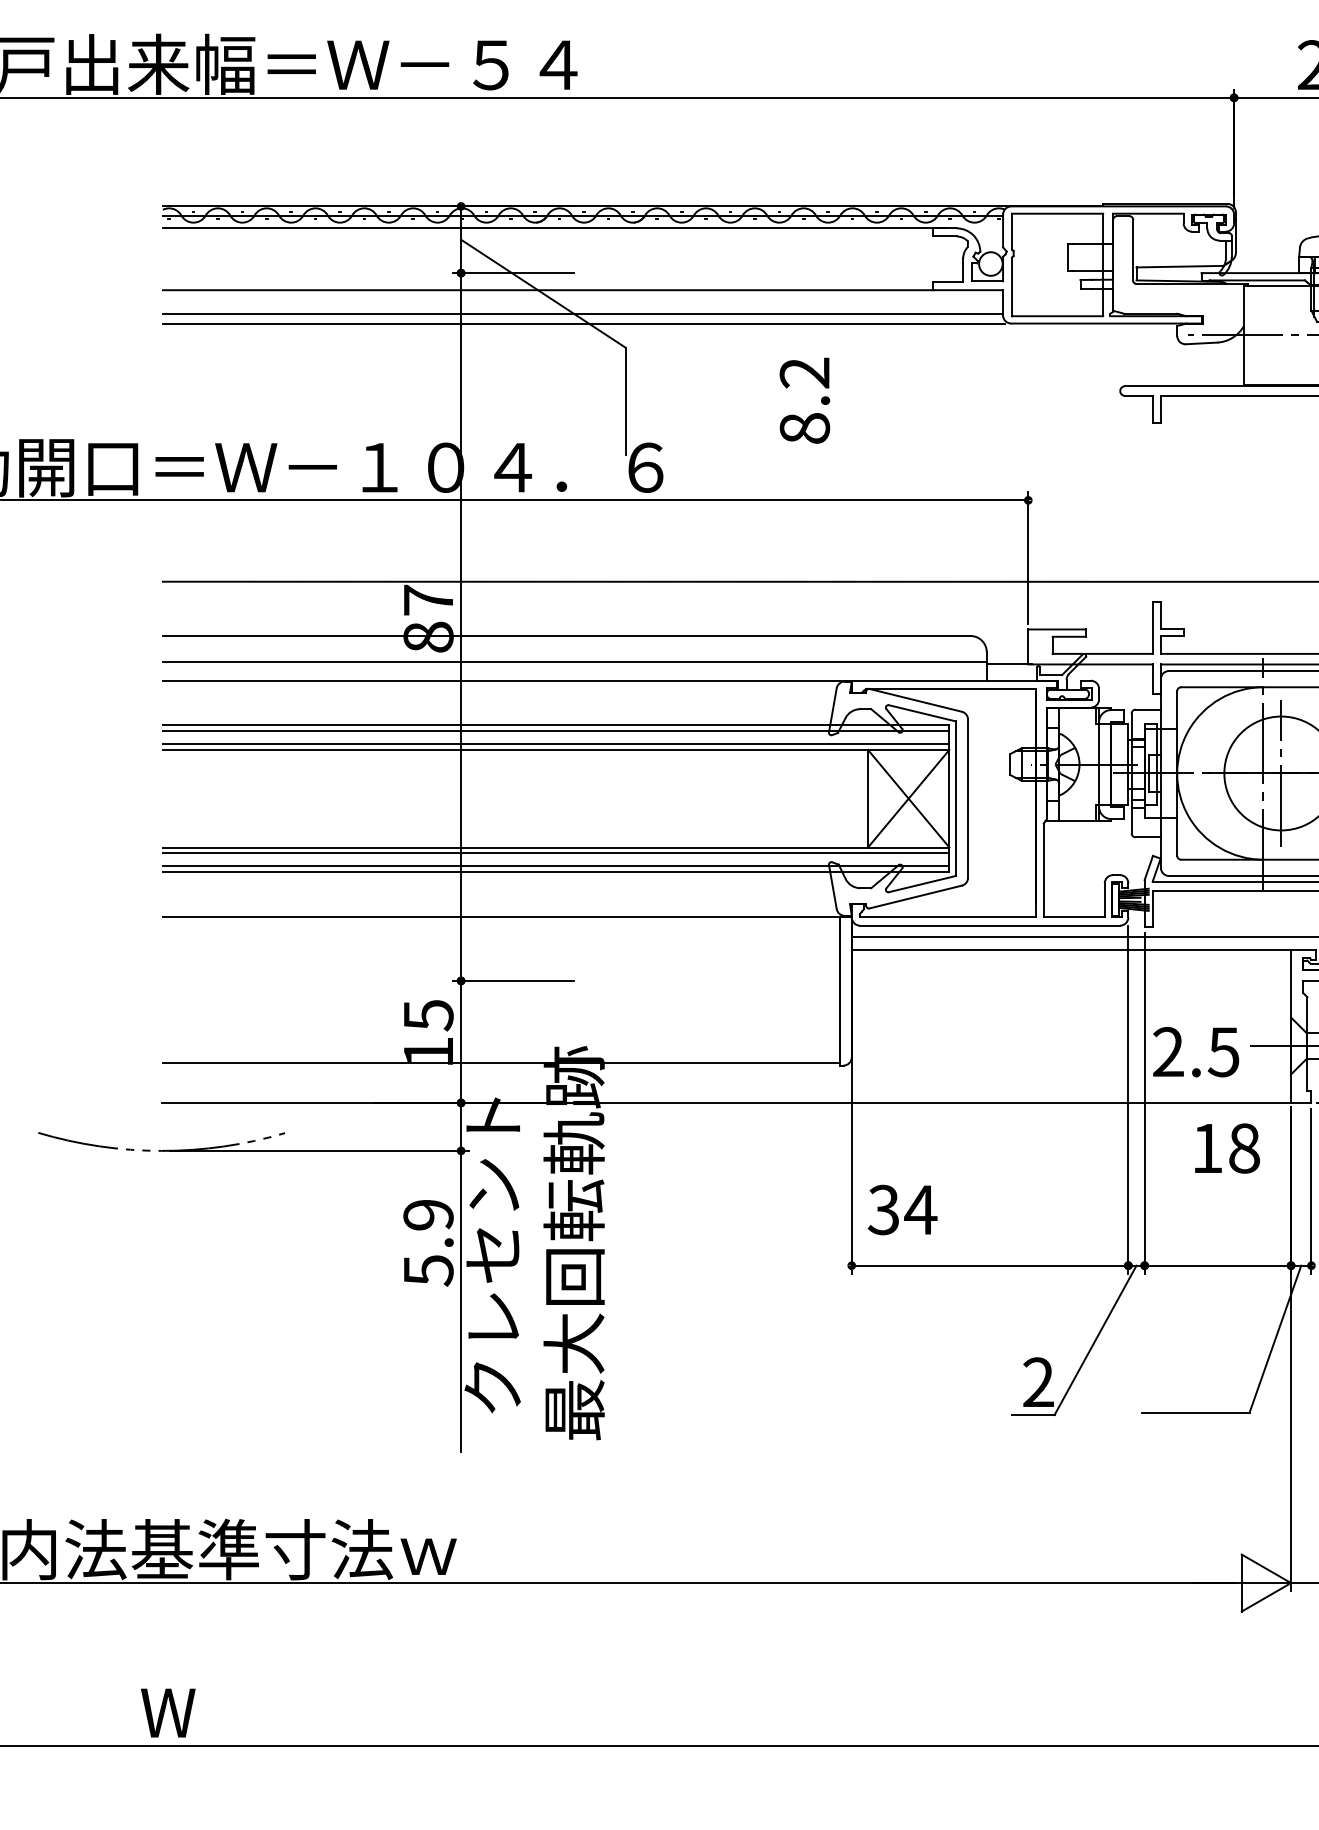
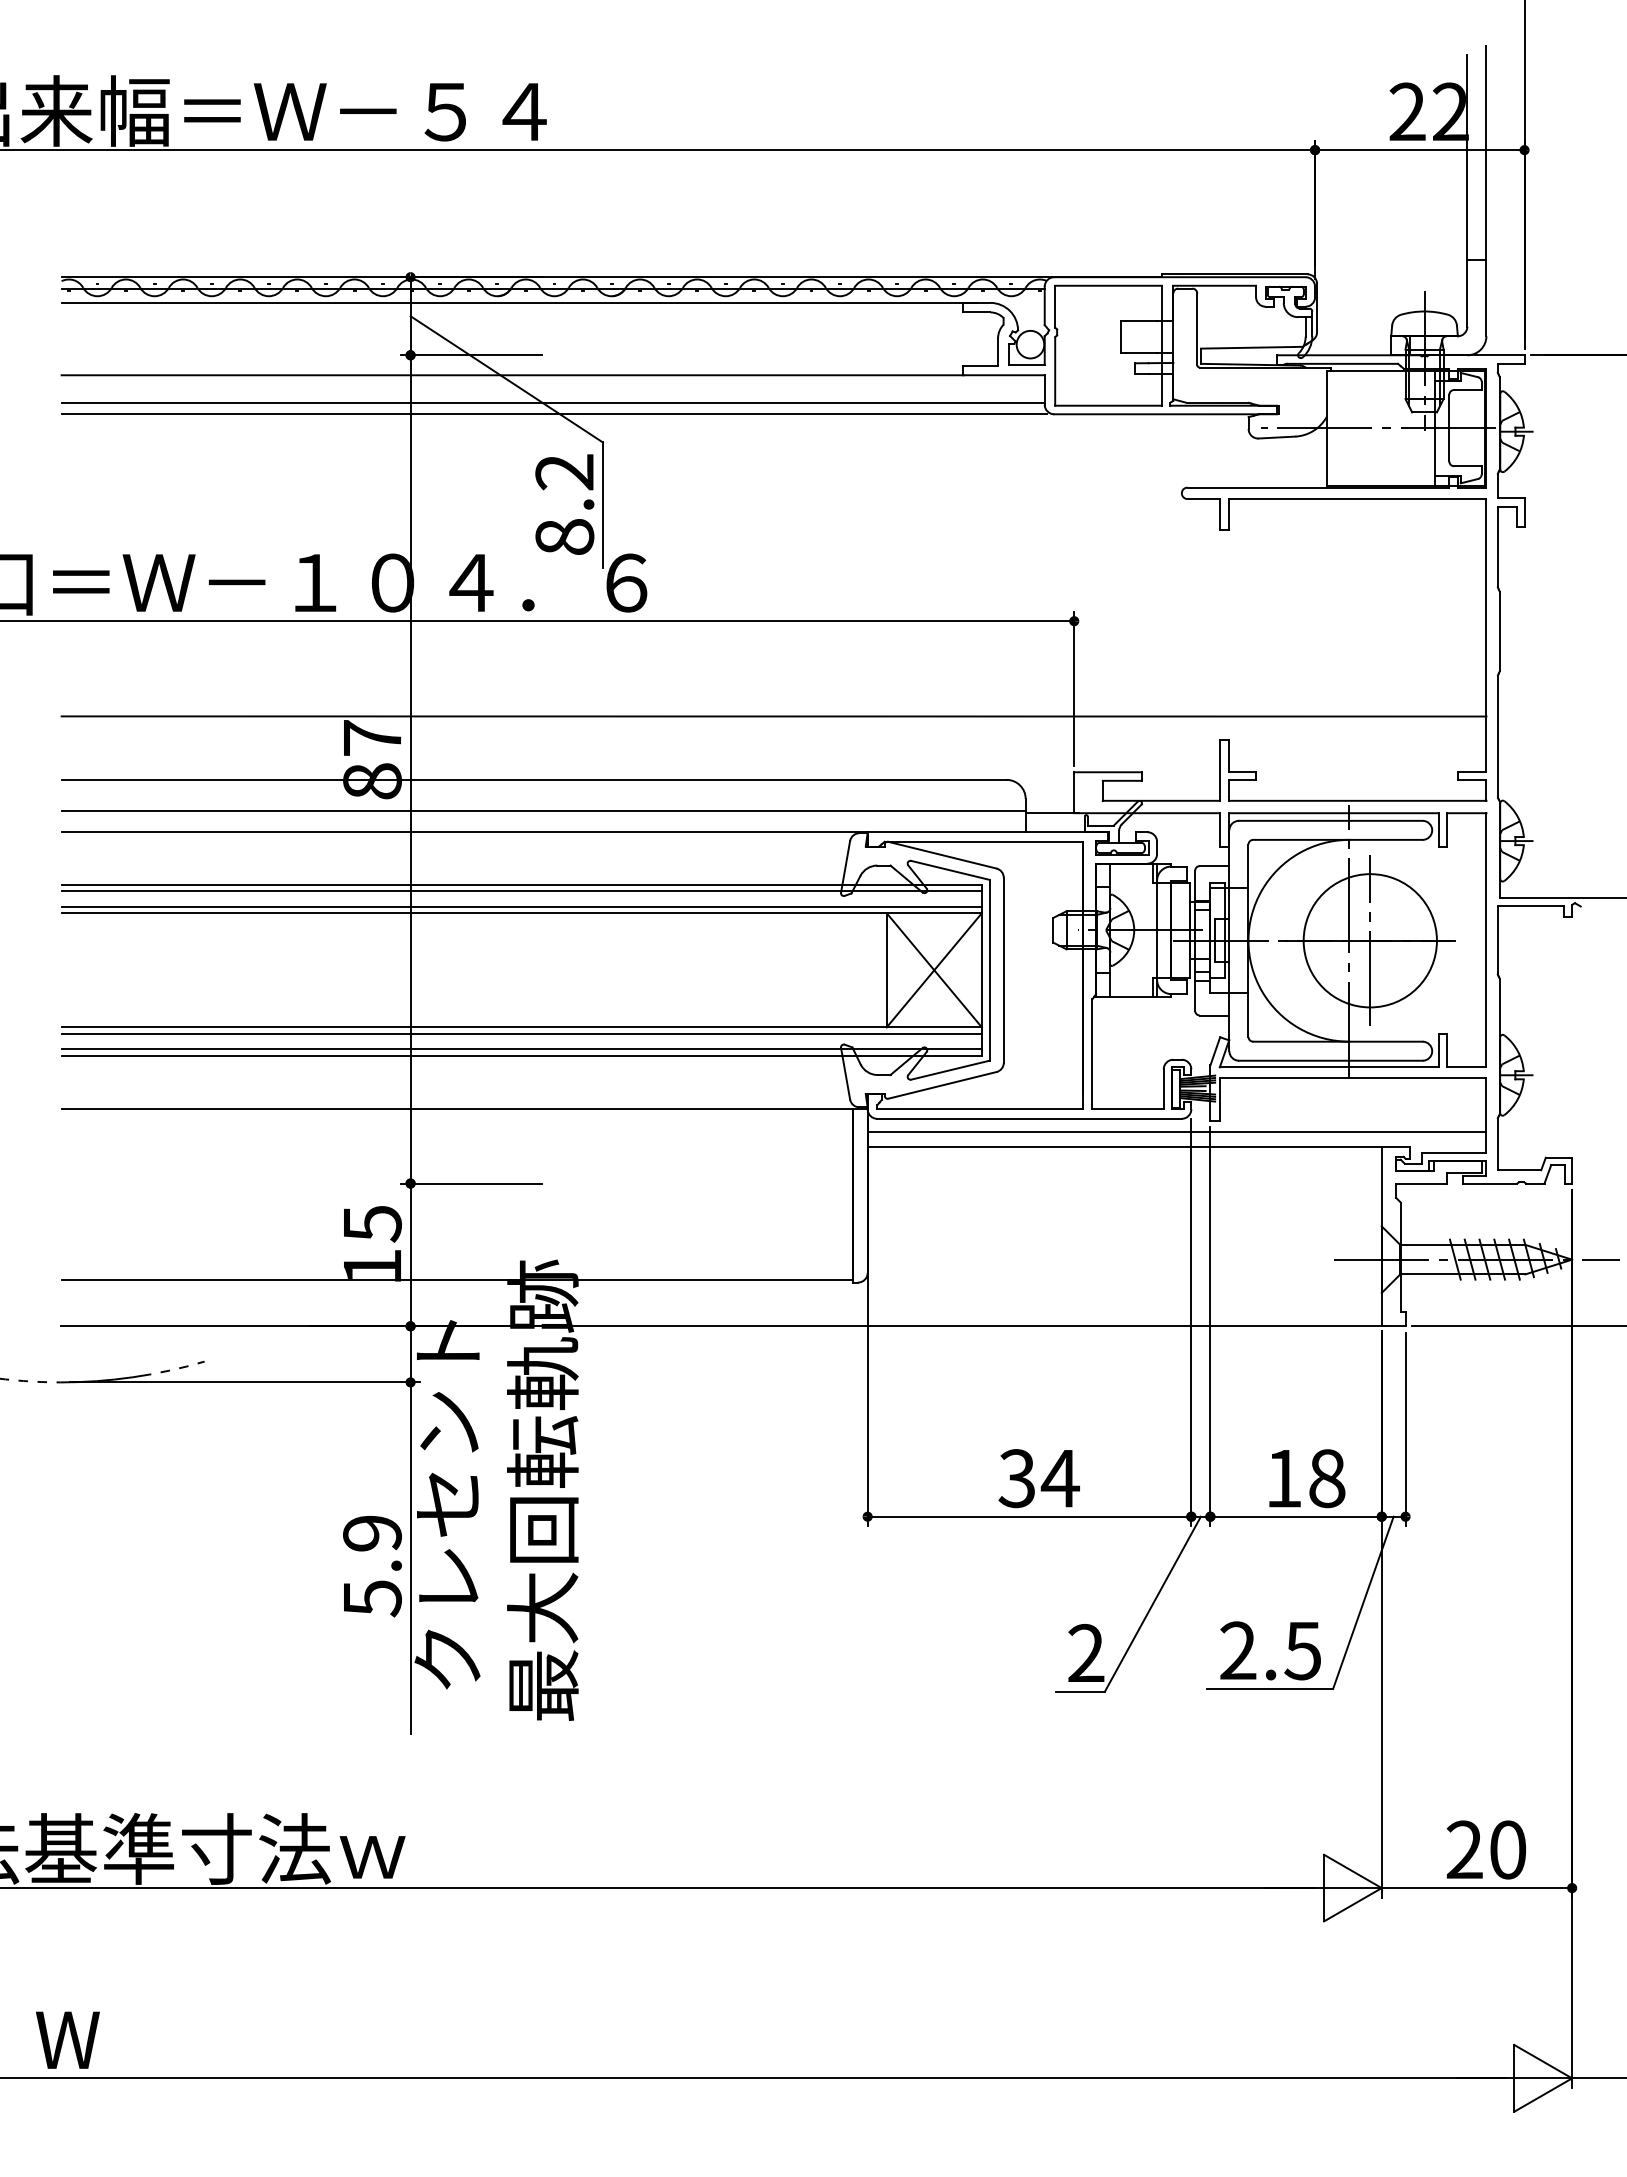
text: (804, 400) -> (564, 504), moved
text: (1196, 1051) -> (1270, 1650), moved
text: (1227, 1148) -> (1307, 1478), moved
text: (902, 1209) -> (1038, 1478), moved
text: (428, 1243) -> (372, 1566), moved

